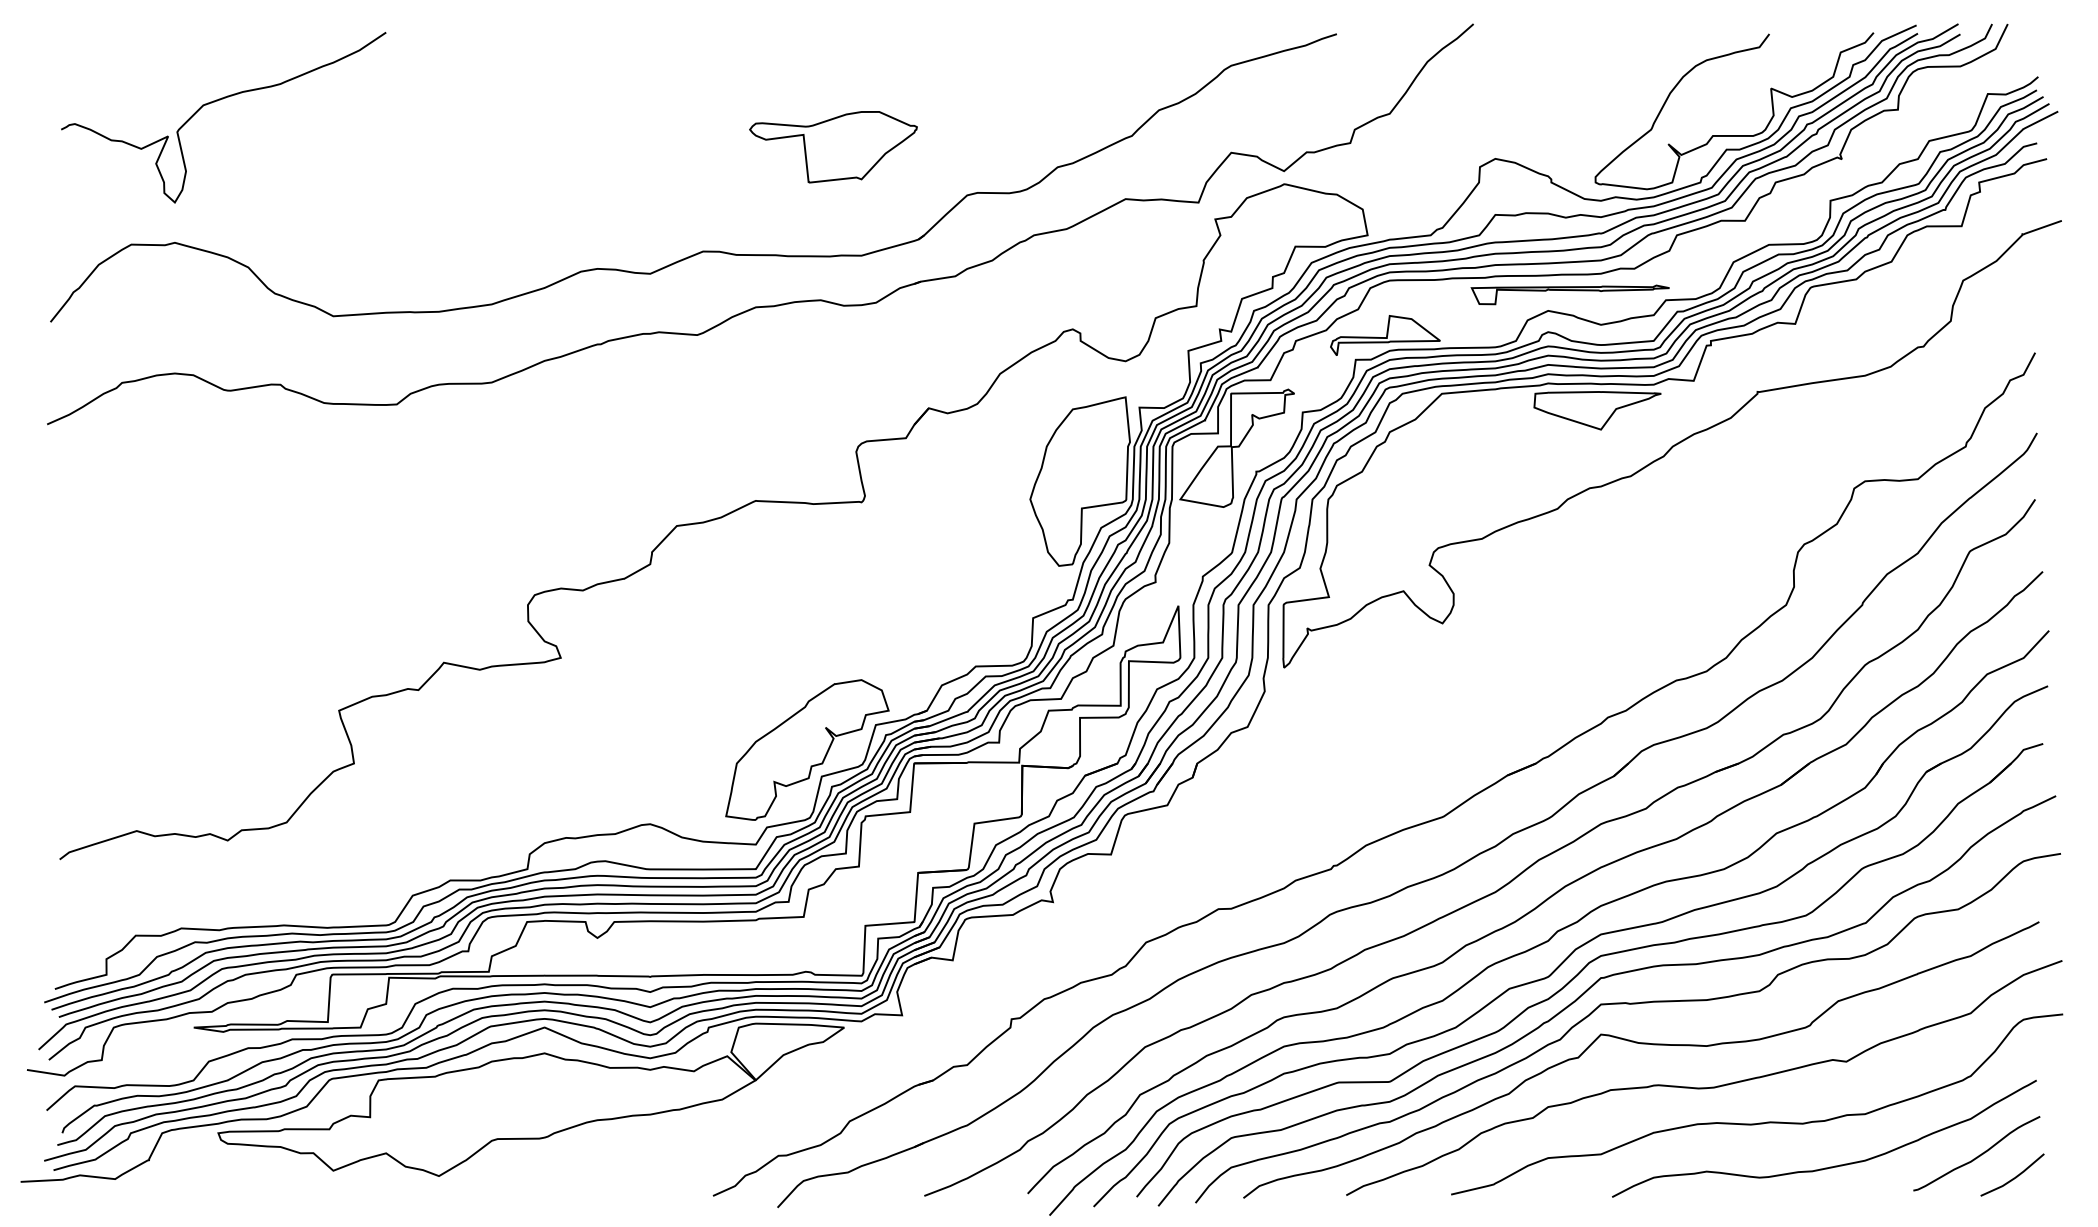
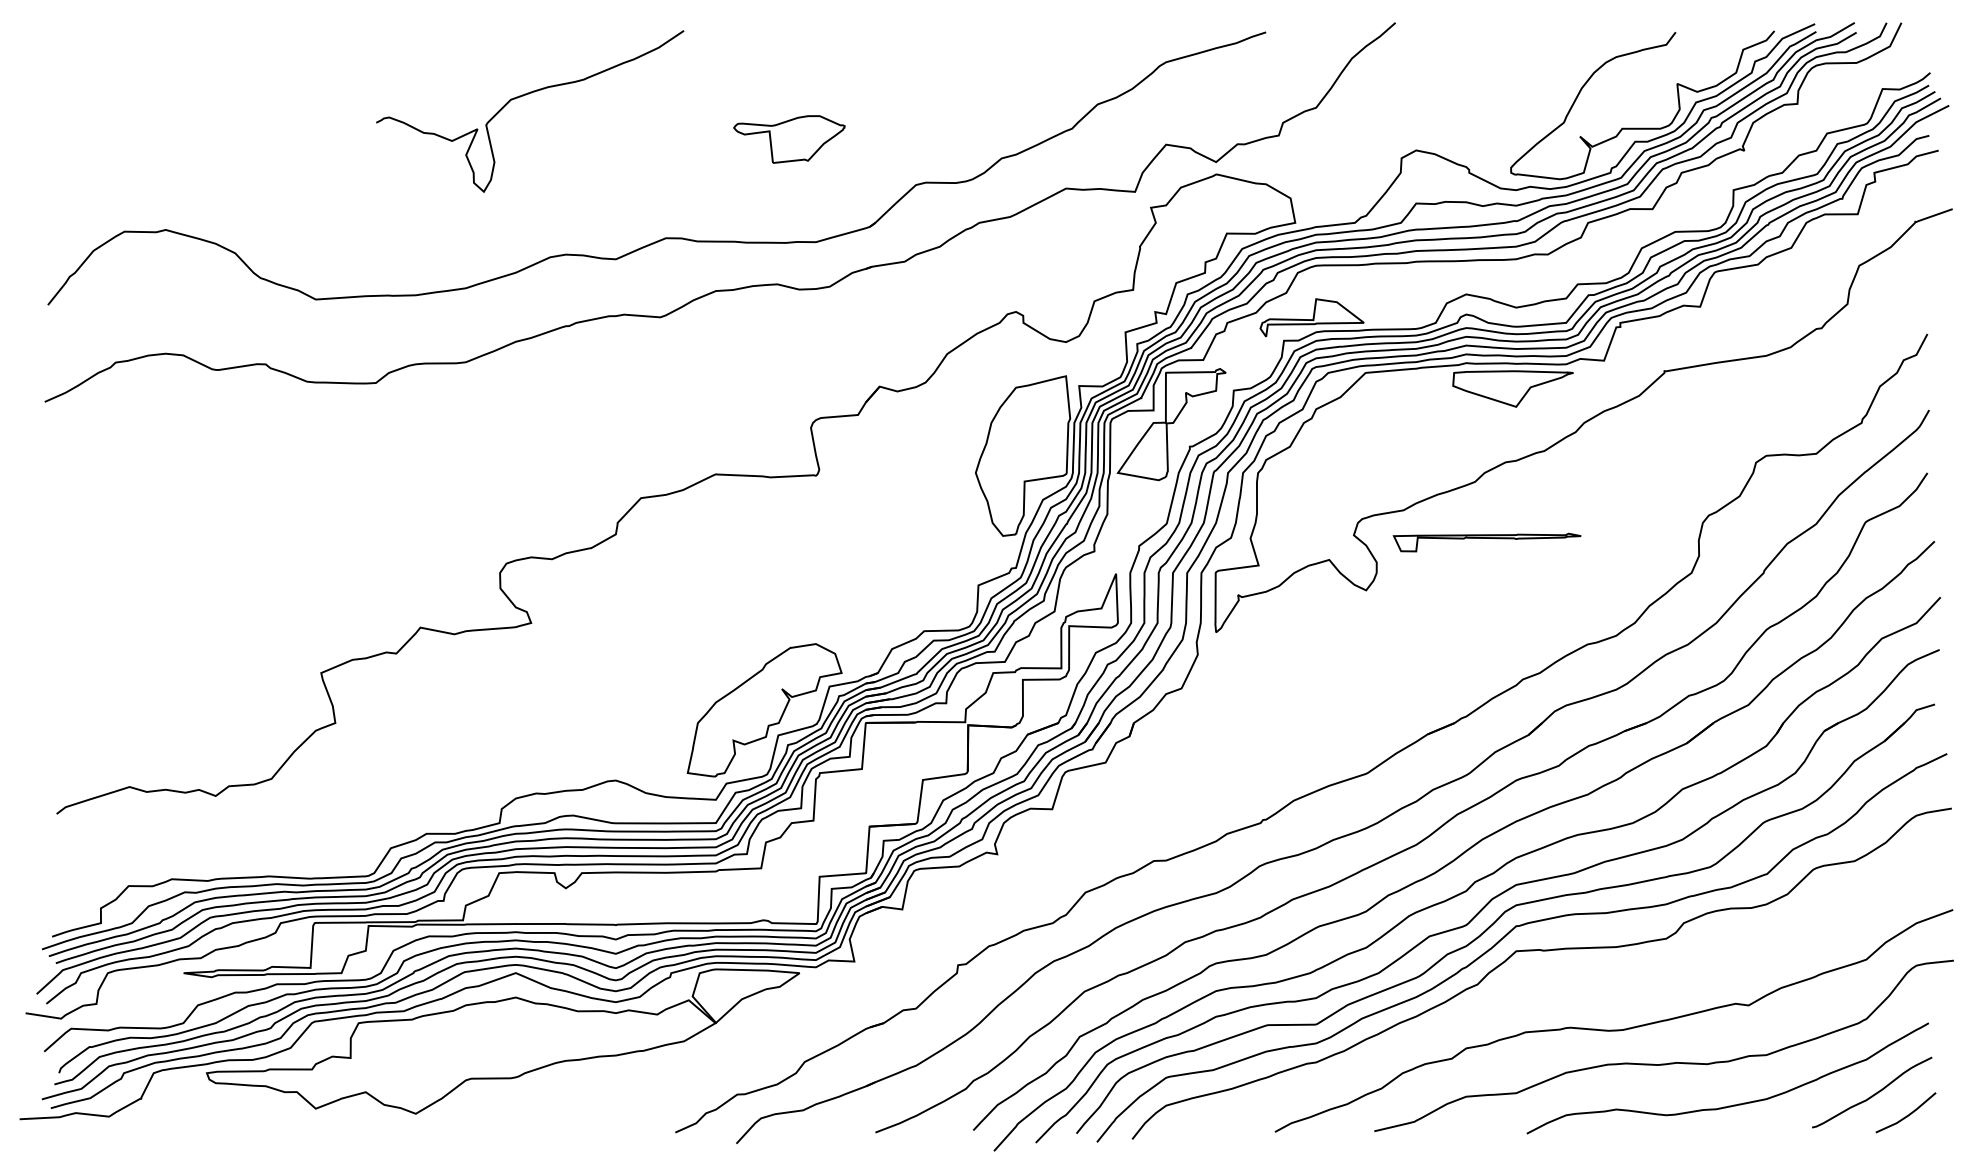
curve: (217, 101) -> (524, 96), moved
part: (833, 147) -> (789, 139), size x0.7
part: (1569, 294) -> (1486, 542), moved
curve: (1641, 1044) -> (1554, 989), removed

